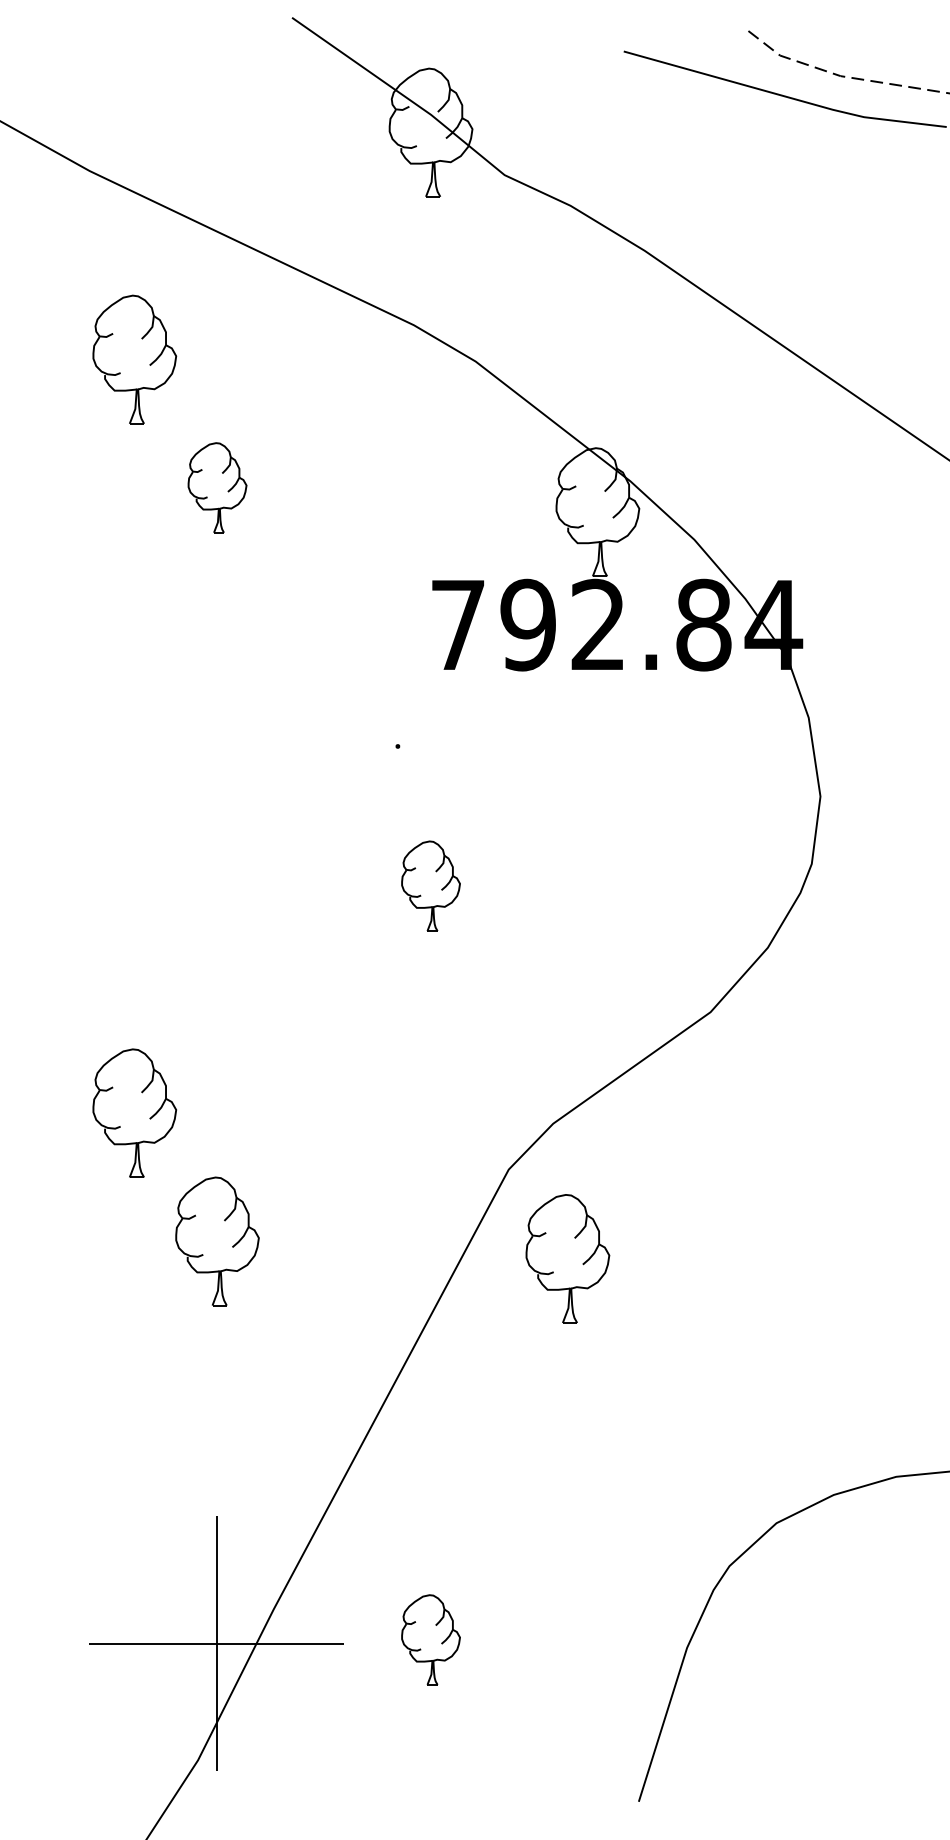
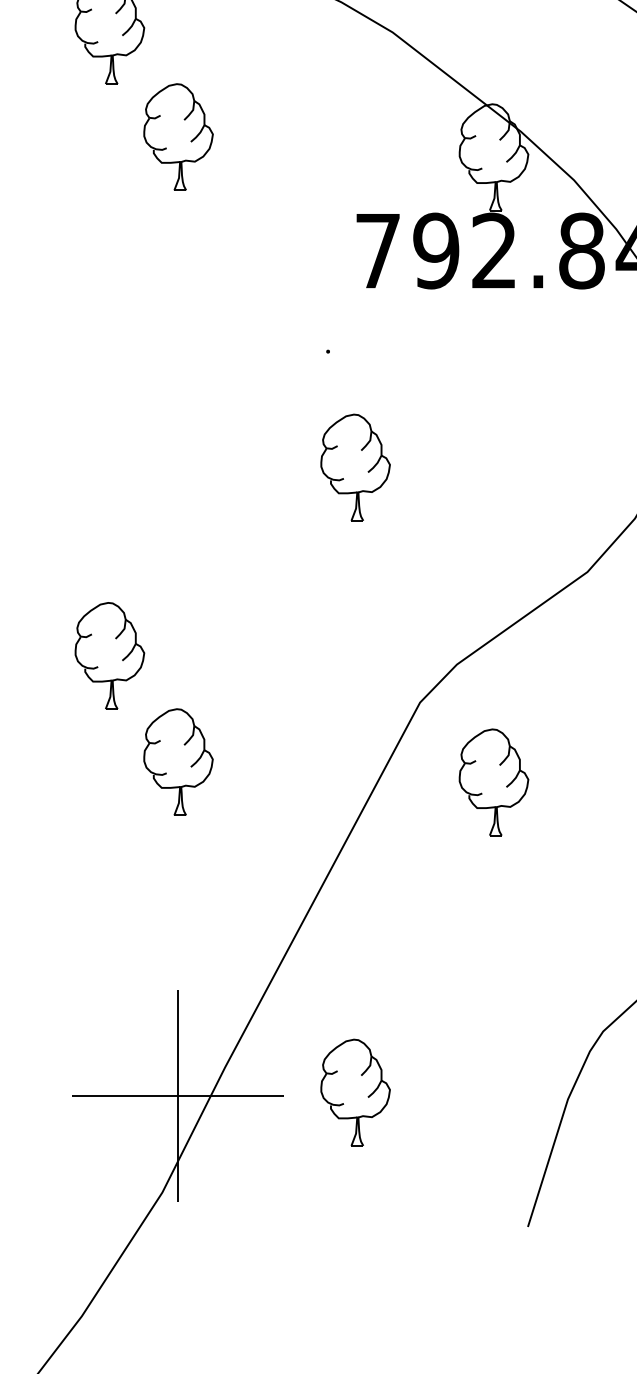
part: (217, 487) -> (178, 136), size x1.43
part: (430, 885) -> (355, 466), size x1.43
part: (567, 1258) -> (493, 782), moved
part: (430, 1639) -> (355, 1092), size x1.43

